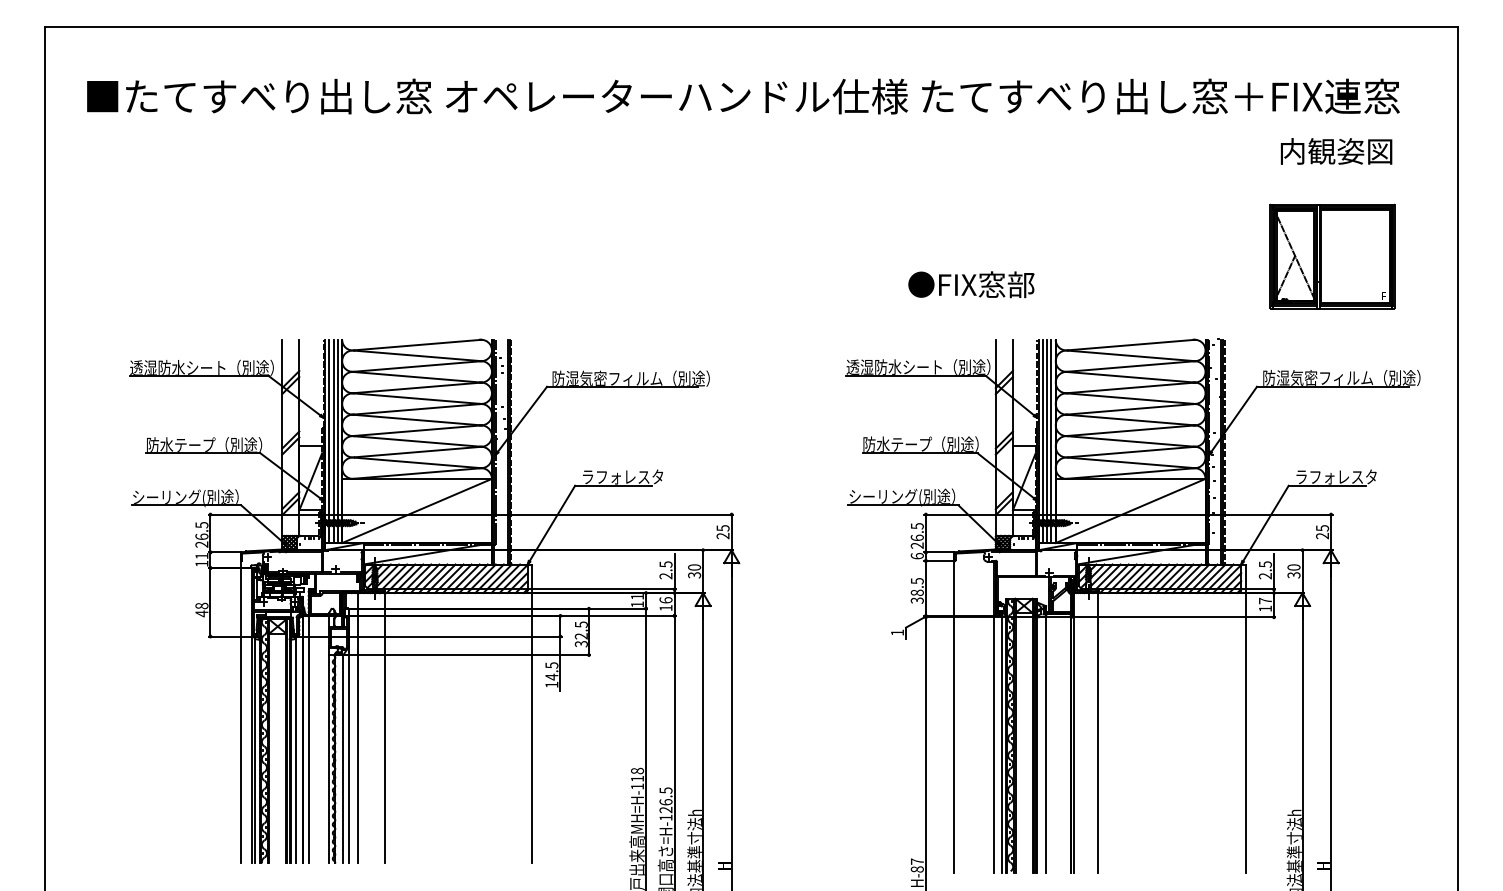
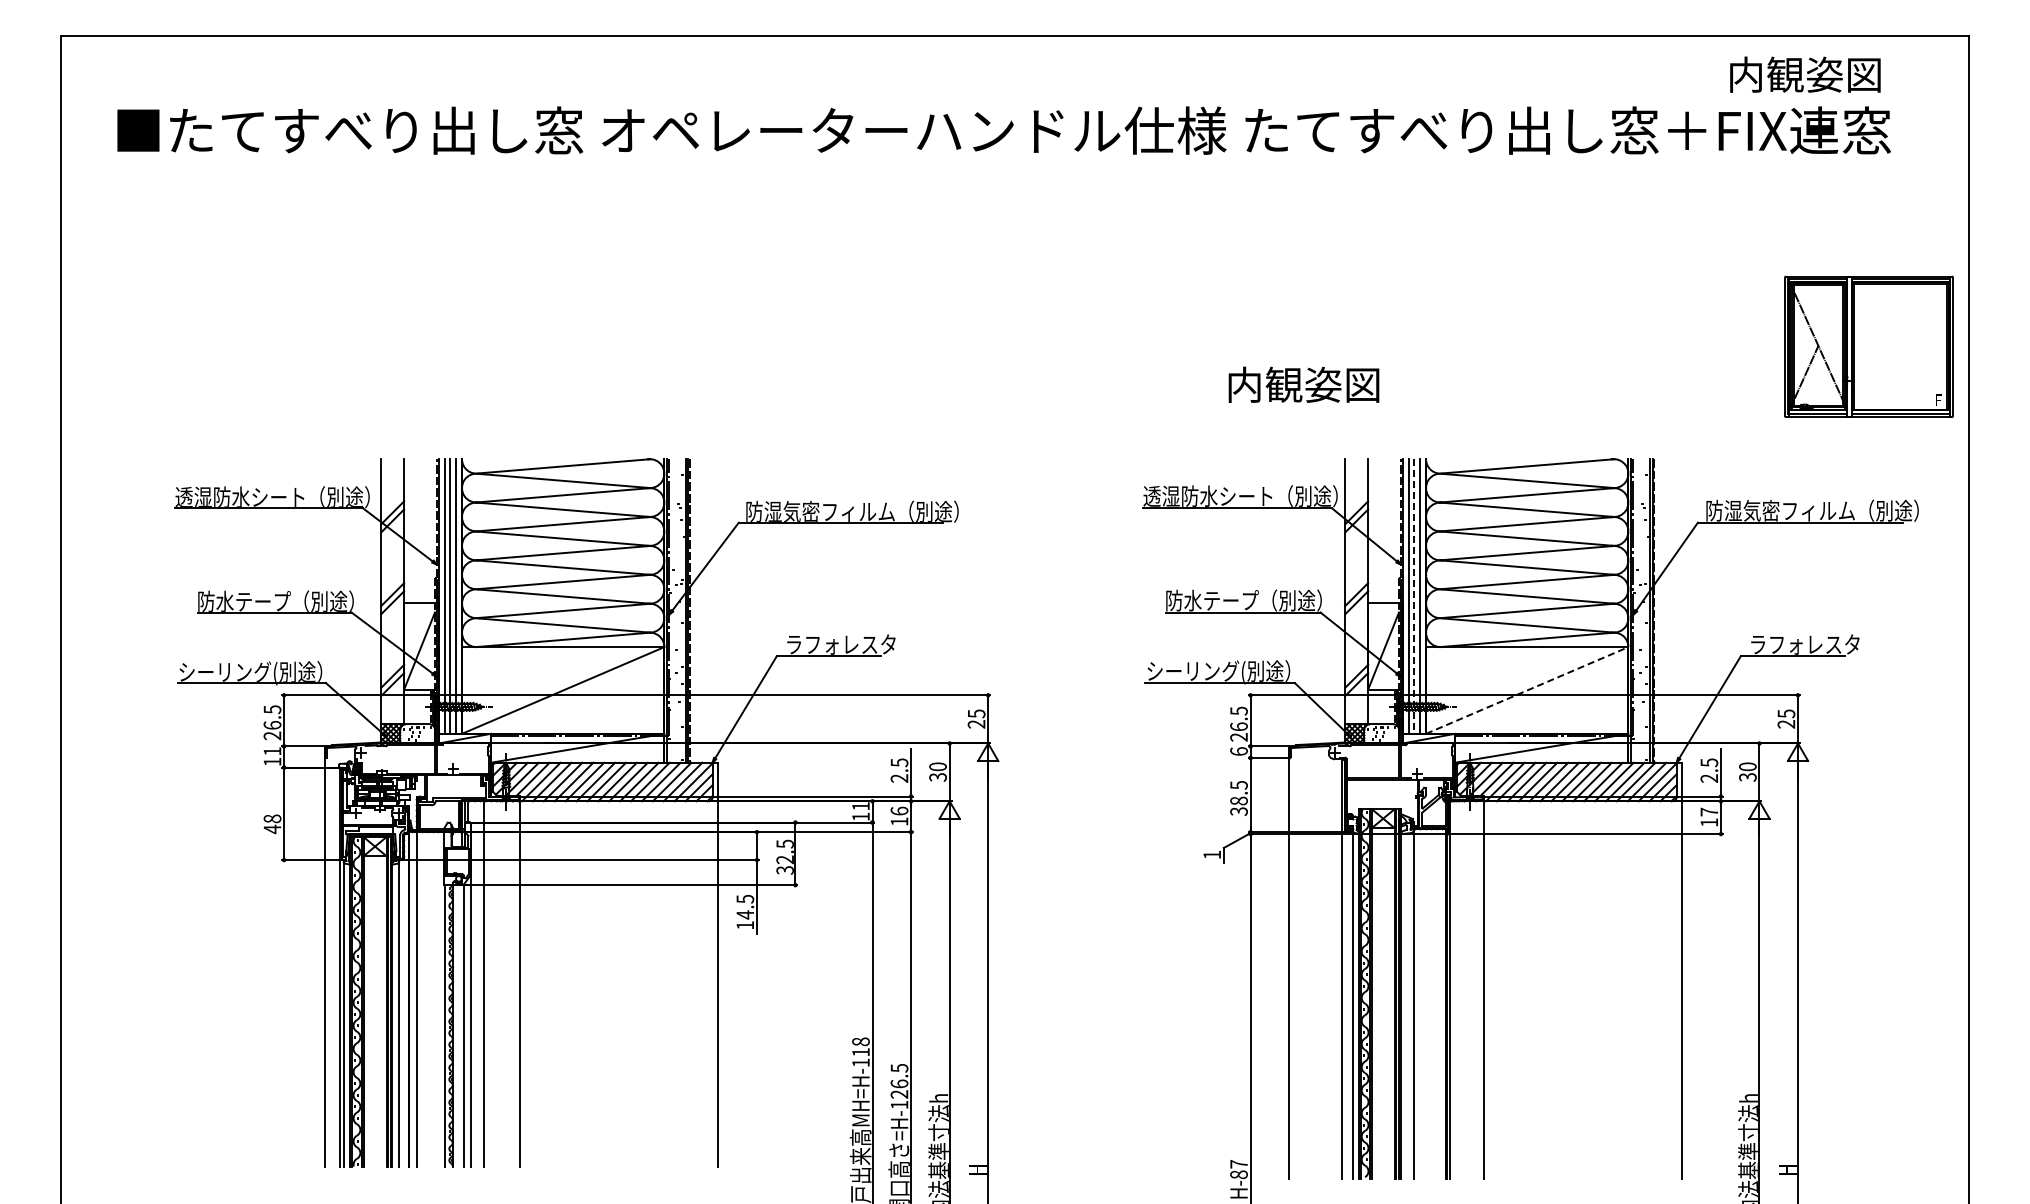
text: (1336, 151) -> (1805, 74), moved
part: (1332, 256) -> (1868, 346), moved
text: (970, 284) -> (1311, 384), ●FIX窓部 -> 内観姿図
line: (1047, 442) -> (1414, 597), solid -> dashed
line: (1130, 511) -> (1527, 690), solid -> dashed

